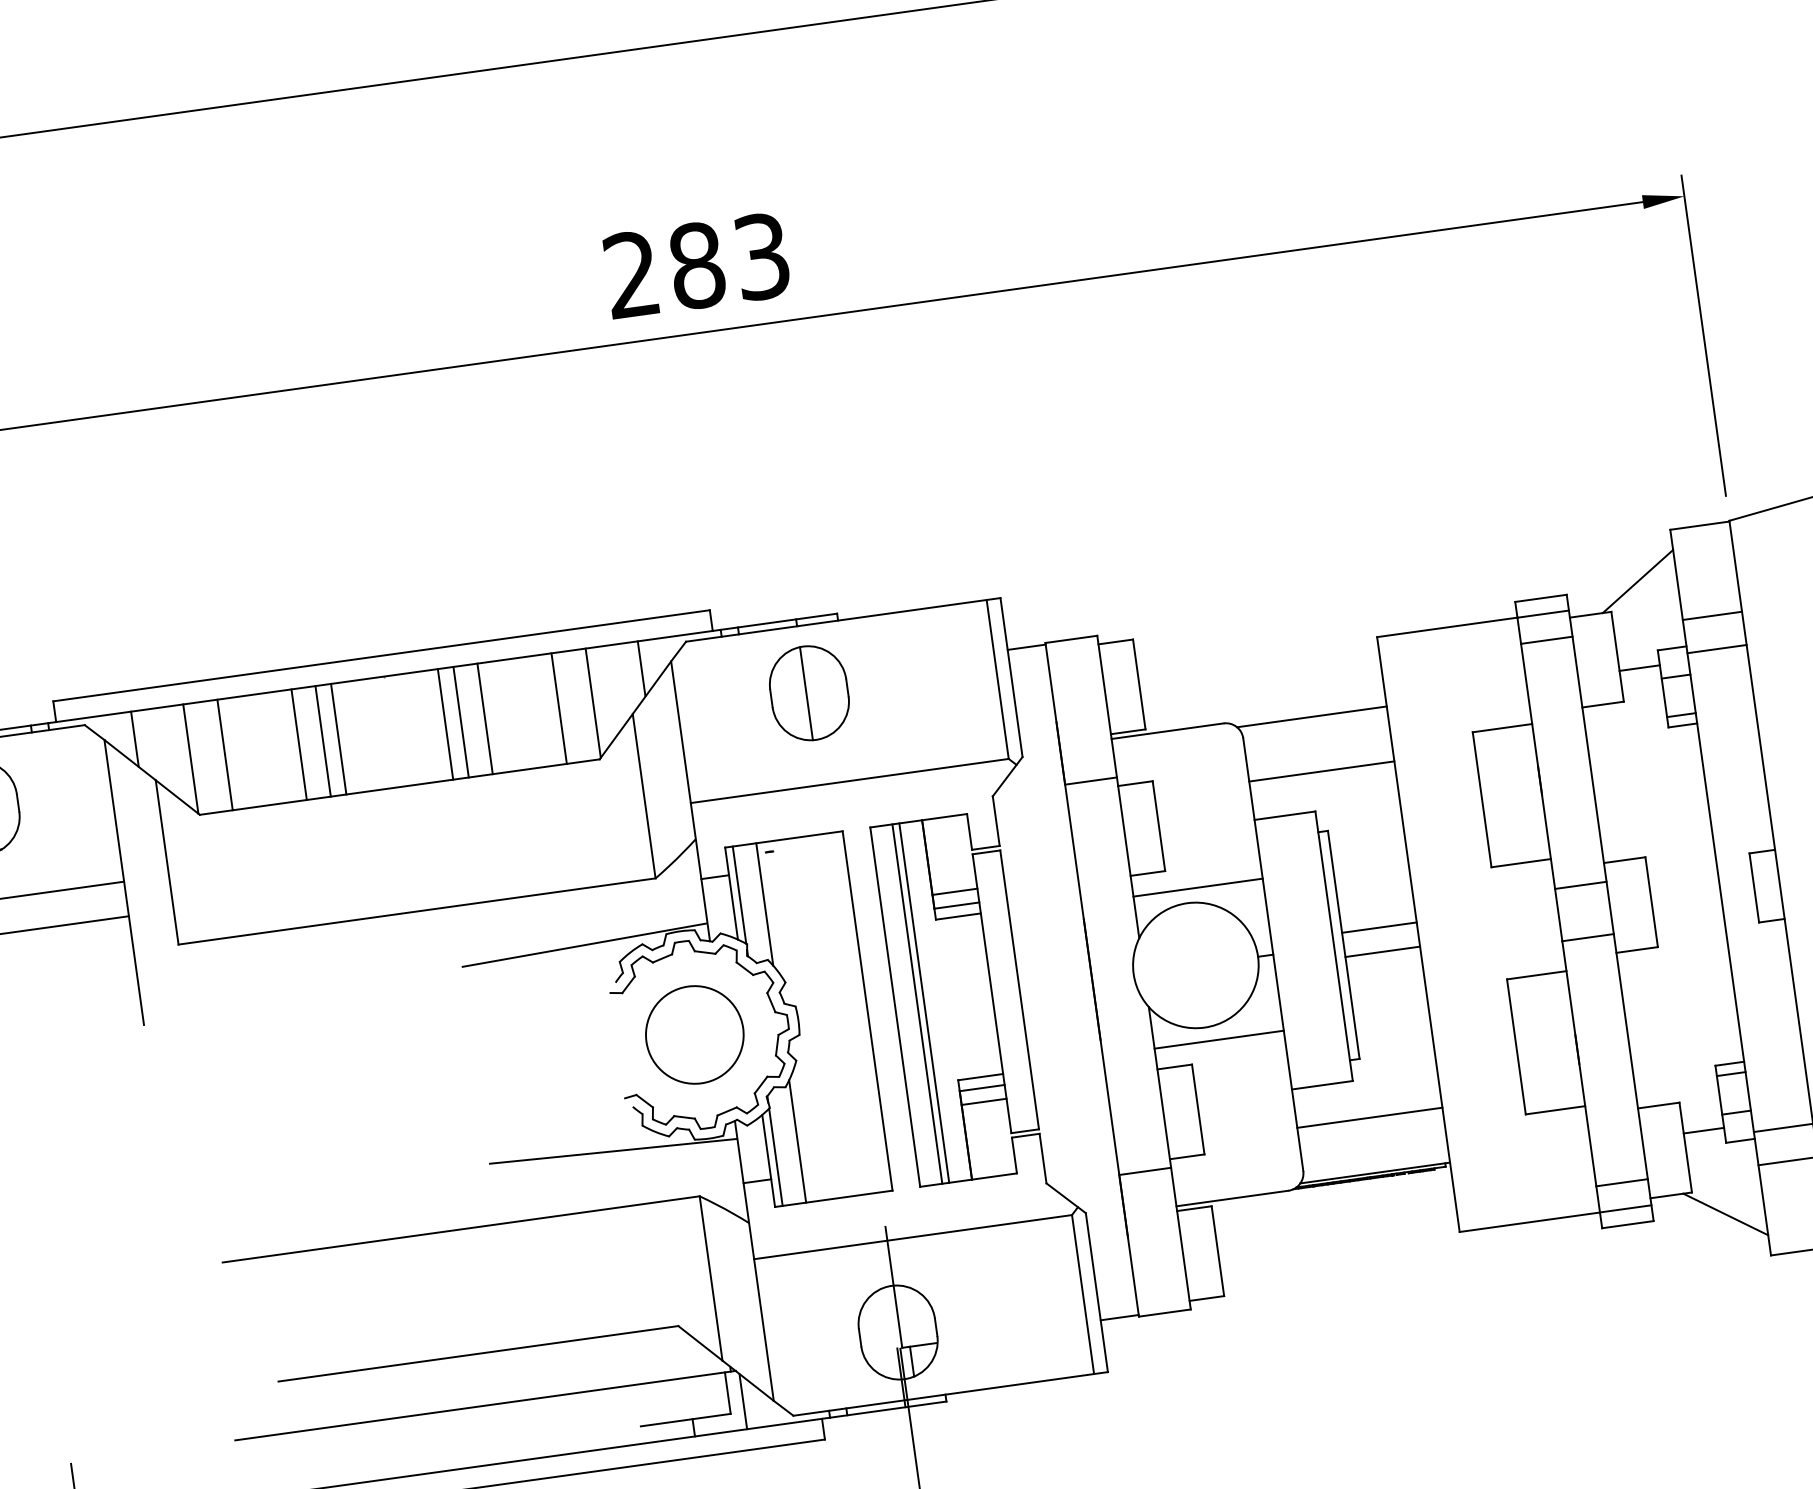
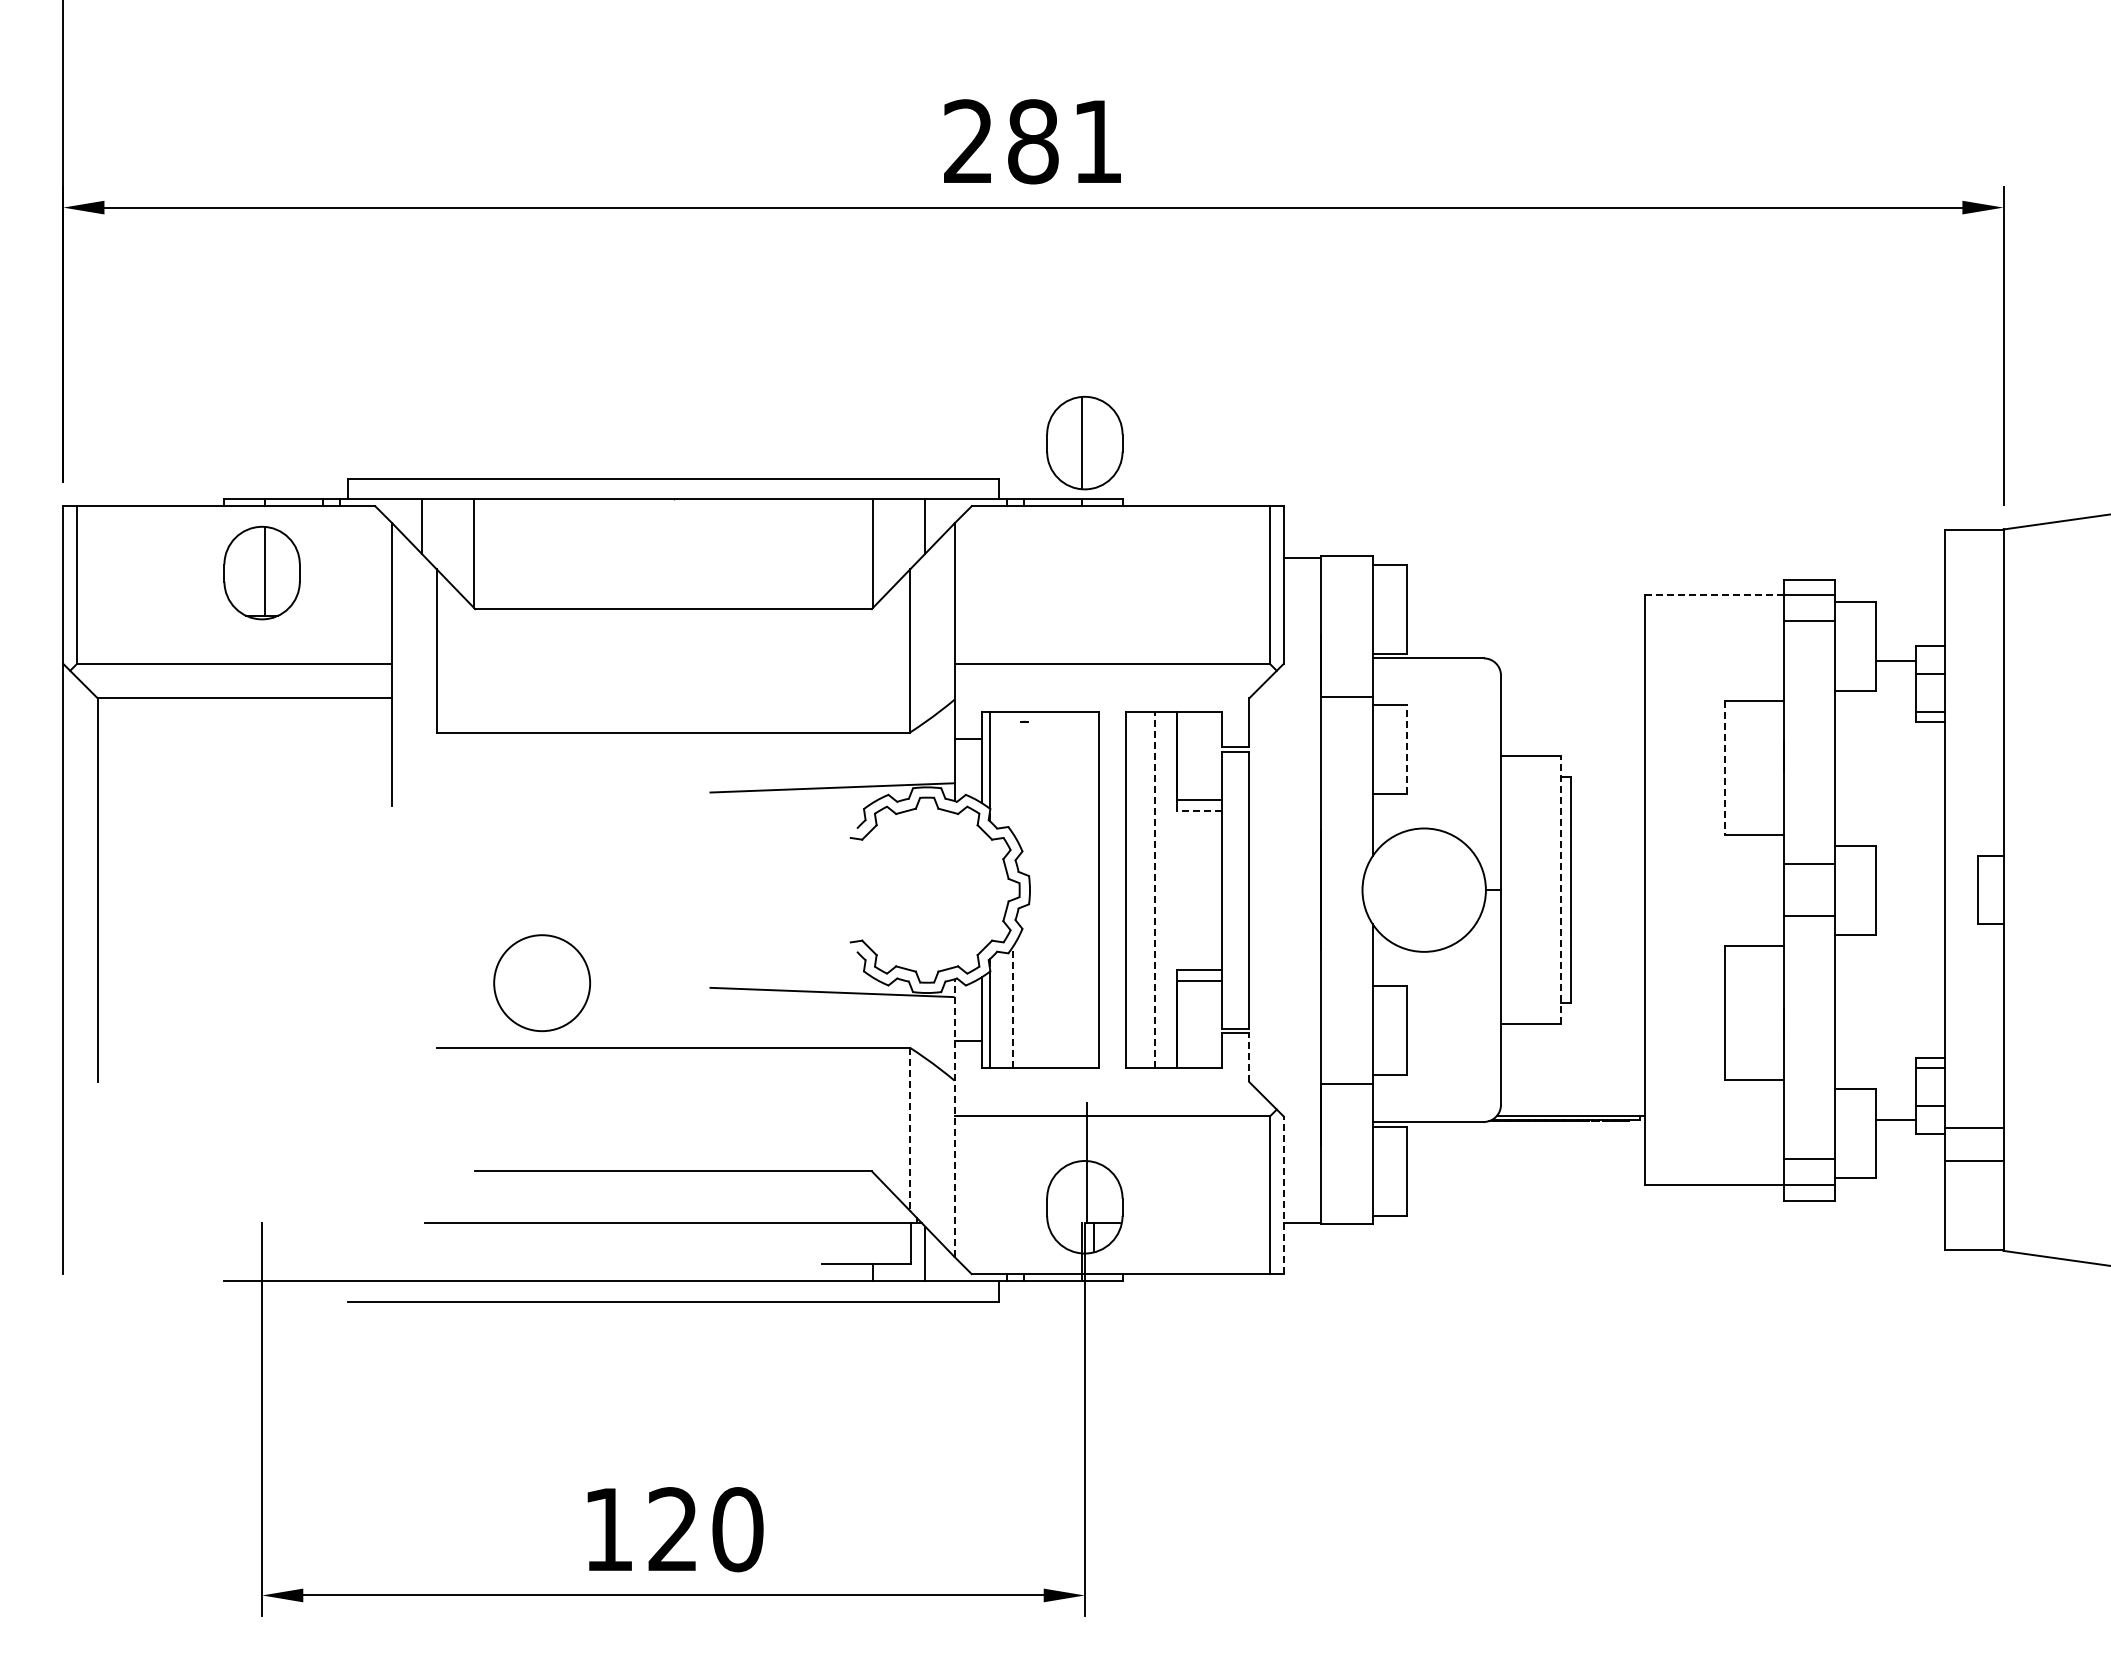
text: (761, 256) -> (1097, 141), 283 -> 281
line: (1637, 581) -> (1905, 576), removed
line: (1711, 615) -> (1973, 619), removed
line: (1447, 627) -> (1714, 595), solid -> dashed
line: (1716, 649) -> (1973, 652), removed
part: (808, 692) -> (1084, 442), moved
line: (559, 708) -> (839, 554), removed
line: (1311, 716) -> (1570, 663), removed
line: (484, 719) -> (765, 554), removed
line: (460, 722) -> (741, 554), removed
line: (445, 724) -> (726, 554), removed
line: (338, 739) -> (620, 554), removed
line: (323, 741) -> (605, 554), removed
line: (299, 744) -> (581, 554), removed
line: (224, 755) -> (507, 554), removed
line: (1321, 771) -> (1572, 718), removed
line: (1482, 799) -> (1725, 767), solid -> dashed
line: (1159, 825) -> (1407, 749), solid -> dashed
line: (1197, 887) -> (1436, 814), removed
line: (954, 892) -> (1199, 786), removed
line: (764, 904) -> (1012, 772), removed
line: (958, 916) -> (1199, 810), solid -> dashed
line: (1378, 928) -> (1607, 878), removed
line: (1334, 946) -> (1561, 890), solid -> dashed
line: (1382, 952) -> (1607, 902), removed
line: (923, 1002) -> (1154, 889), solid -> dashed
line: (916, 1003) -> (1147, 889), removed
circle: (695, 1035) -> (542, 983), moved
line: (1218, 1039) -> (1436, 965), removed
line: (983, 1102) -> (1199, 994), removed
line: (1369, 1117) -> (1572, 1061), removed
line: (797, 1141) -> (1012, 1007), solid -> dashed
line: (1043, 1158) -> (1249, 1057), solid -> dashed
line: (1724, 1214) -> (1905, 1204), removed
line: (754, 1261) -> (954, 1118), solid -> dashed
line: (711, 1278) -> (910, 1129), solid -> dashed
line: (1096, 1292) -> (1283, 1195), solid -> dashed

